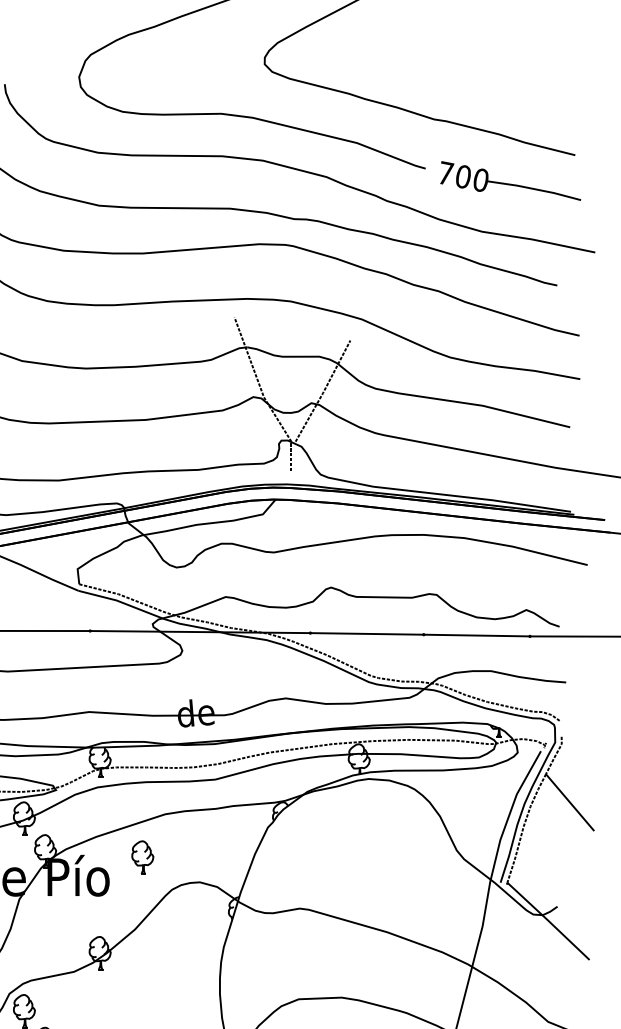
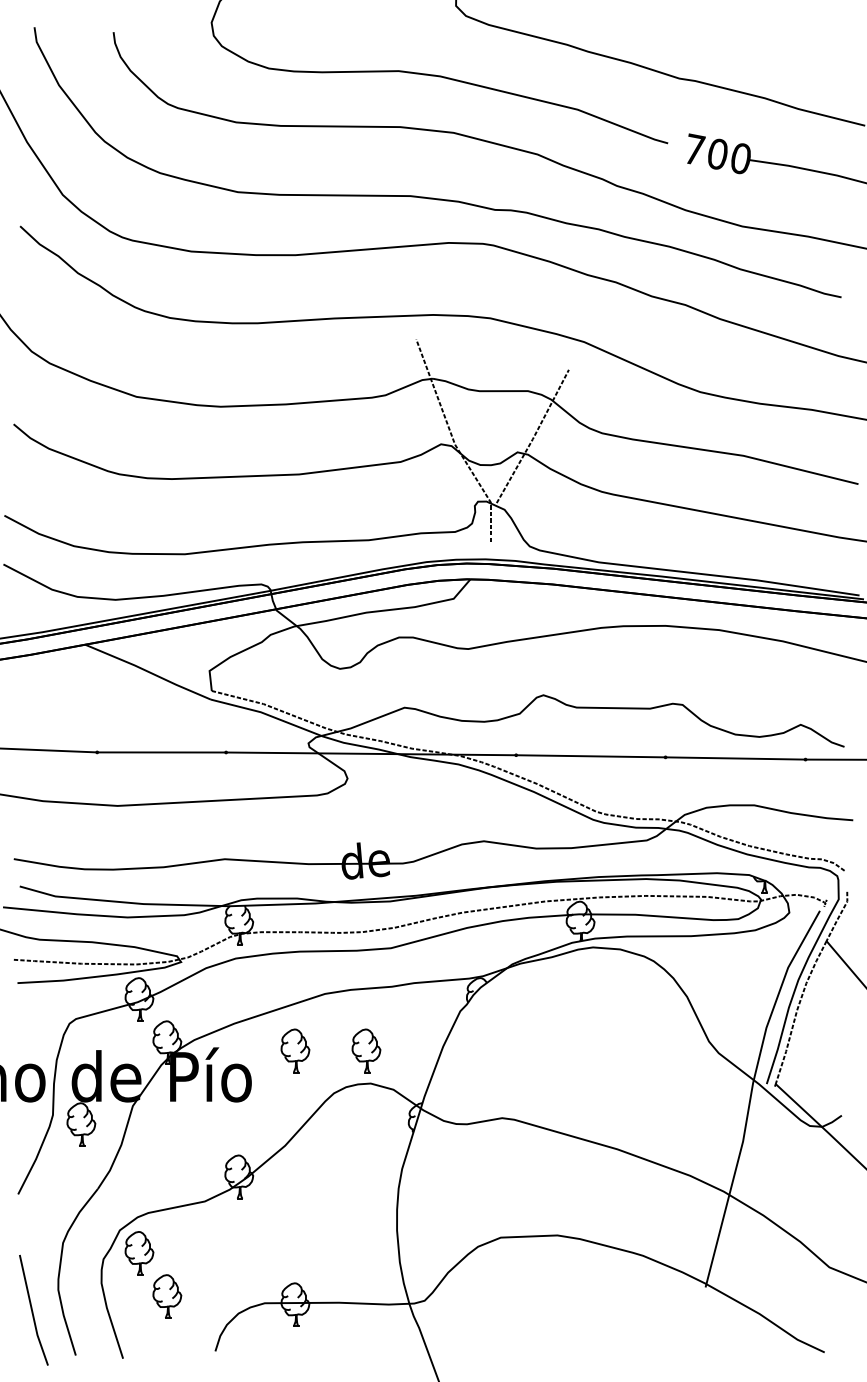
part: (196, 857) -> (366, 1050), added

